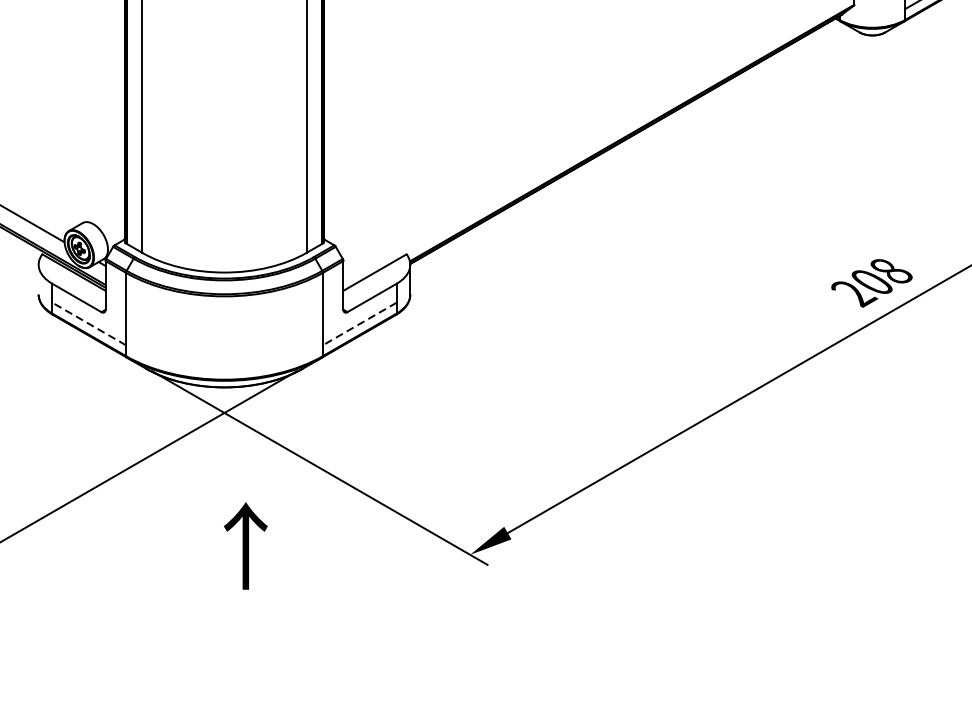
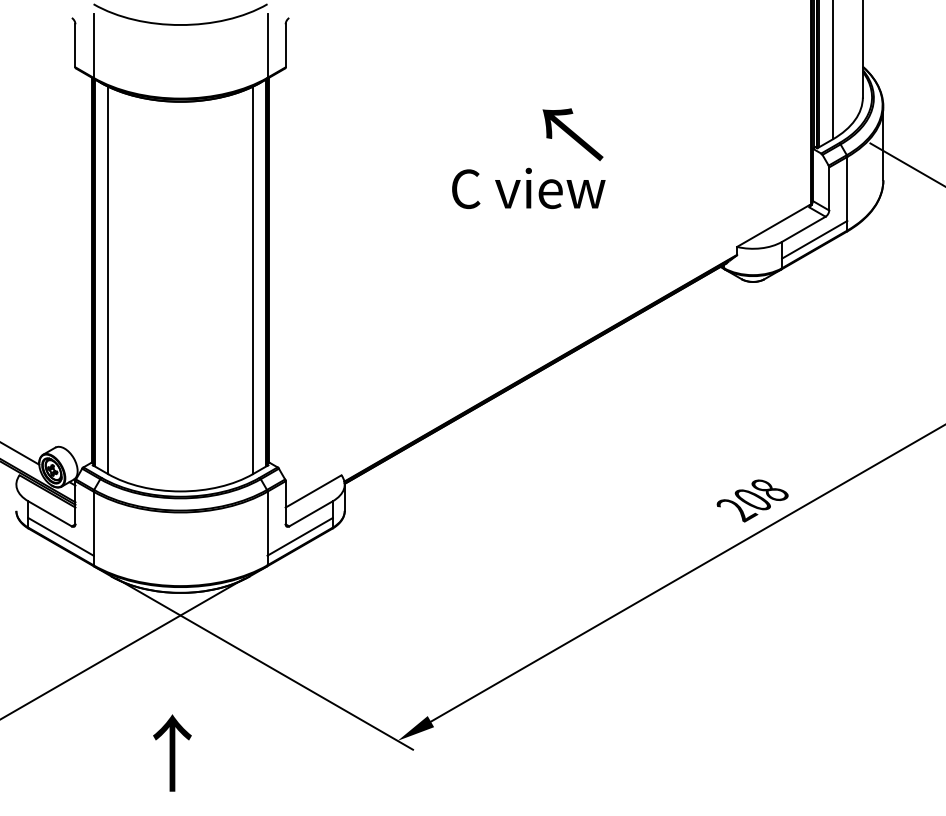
line: (88, 323) -> (60, 536), dashed -> solid
line: (360, 323) -> (300, 536), dashed -> solid
text: (245, 545) -> (172, 752), moved

